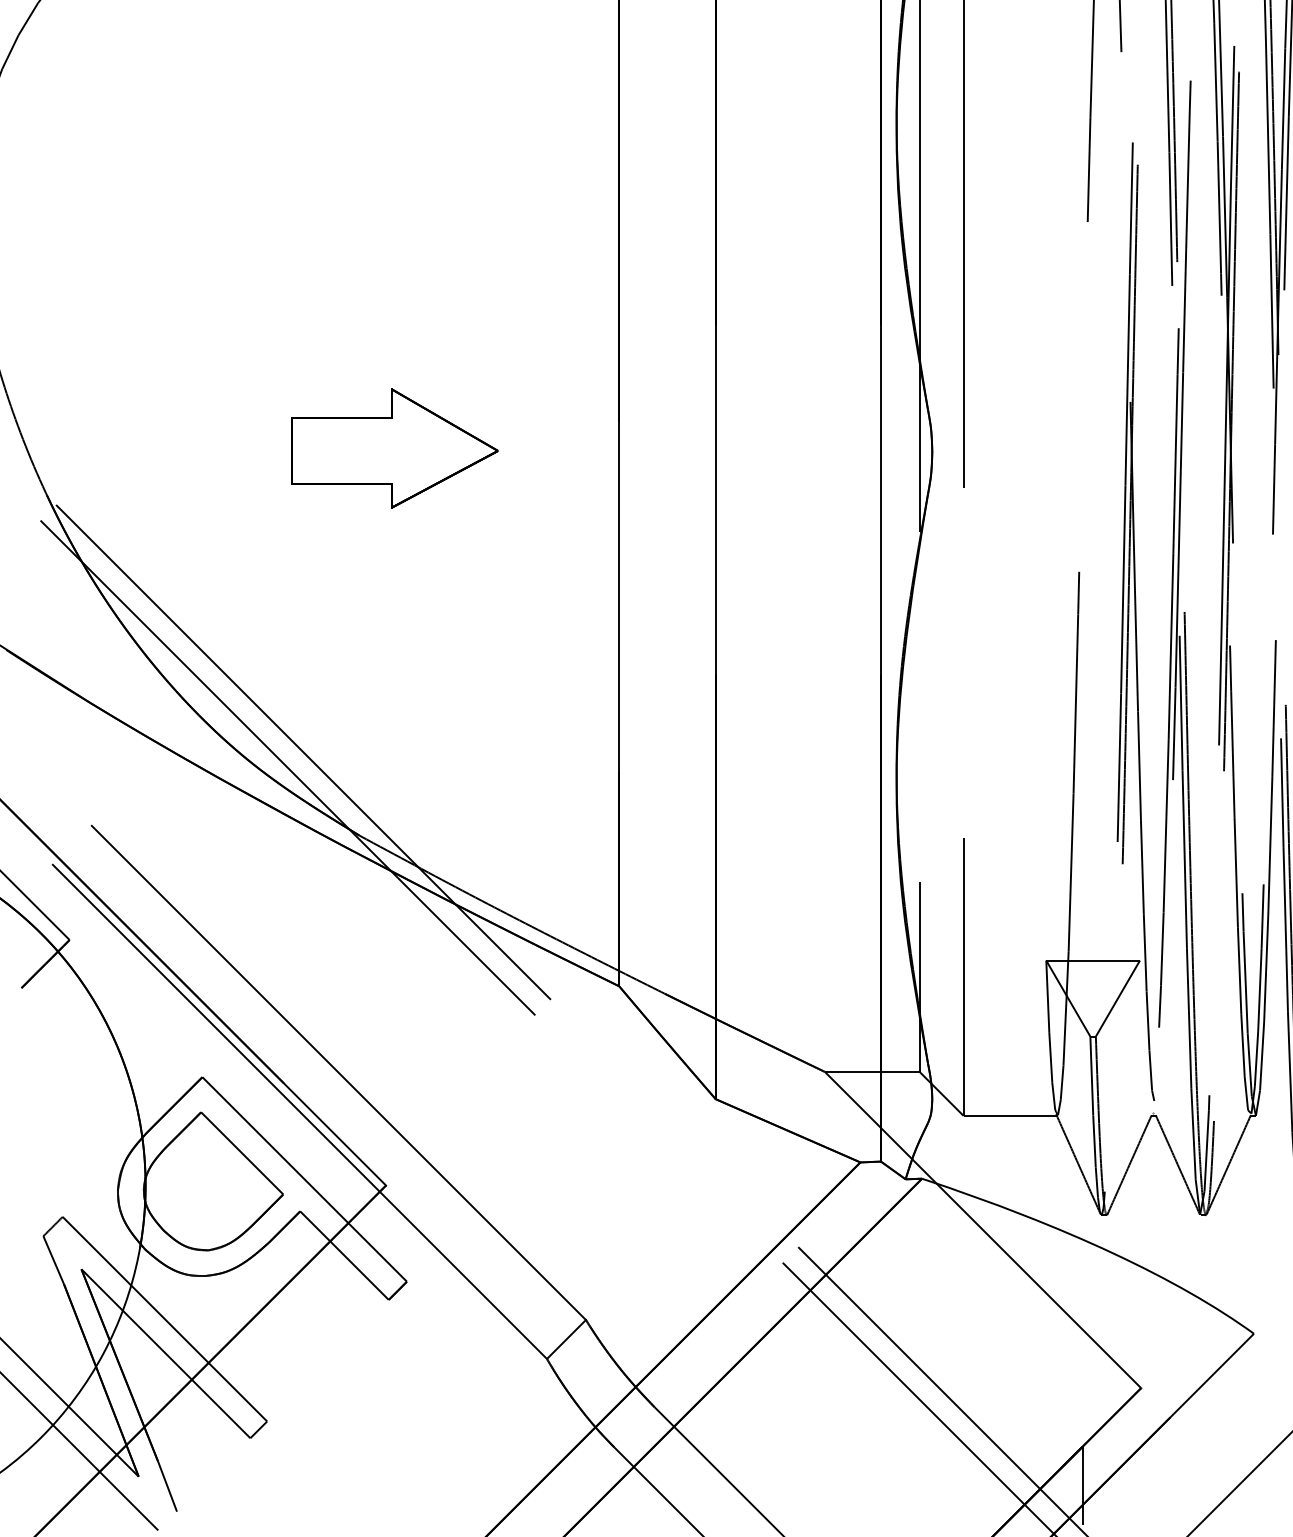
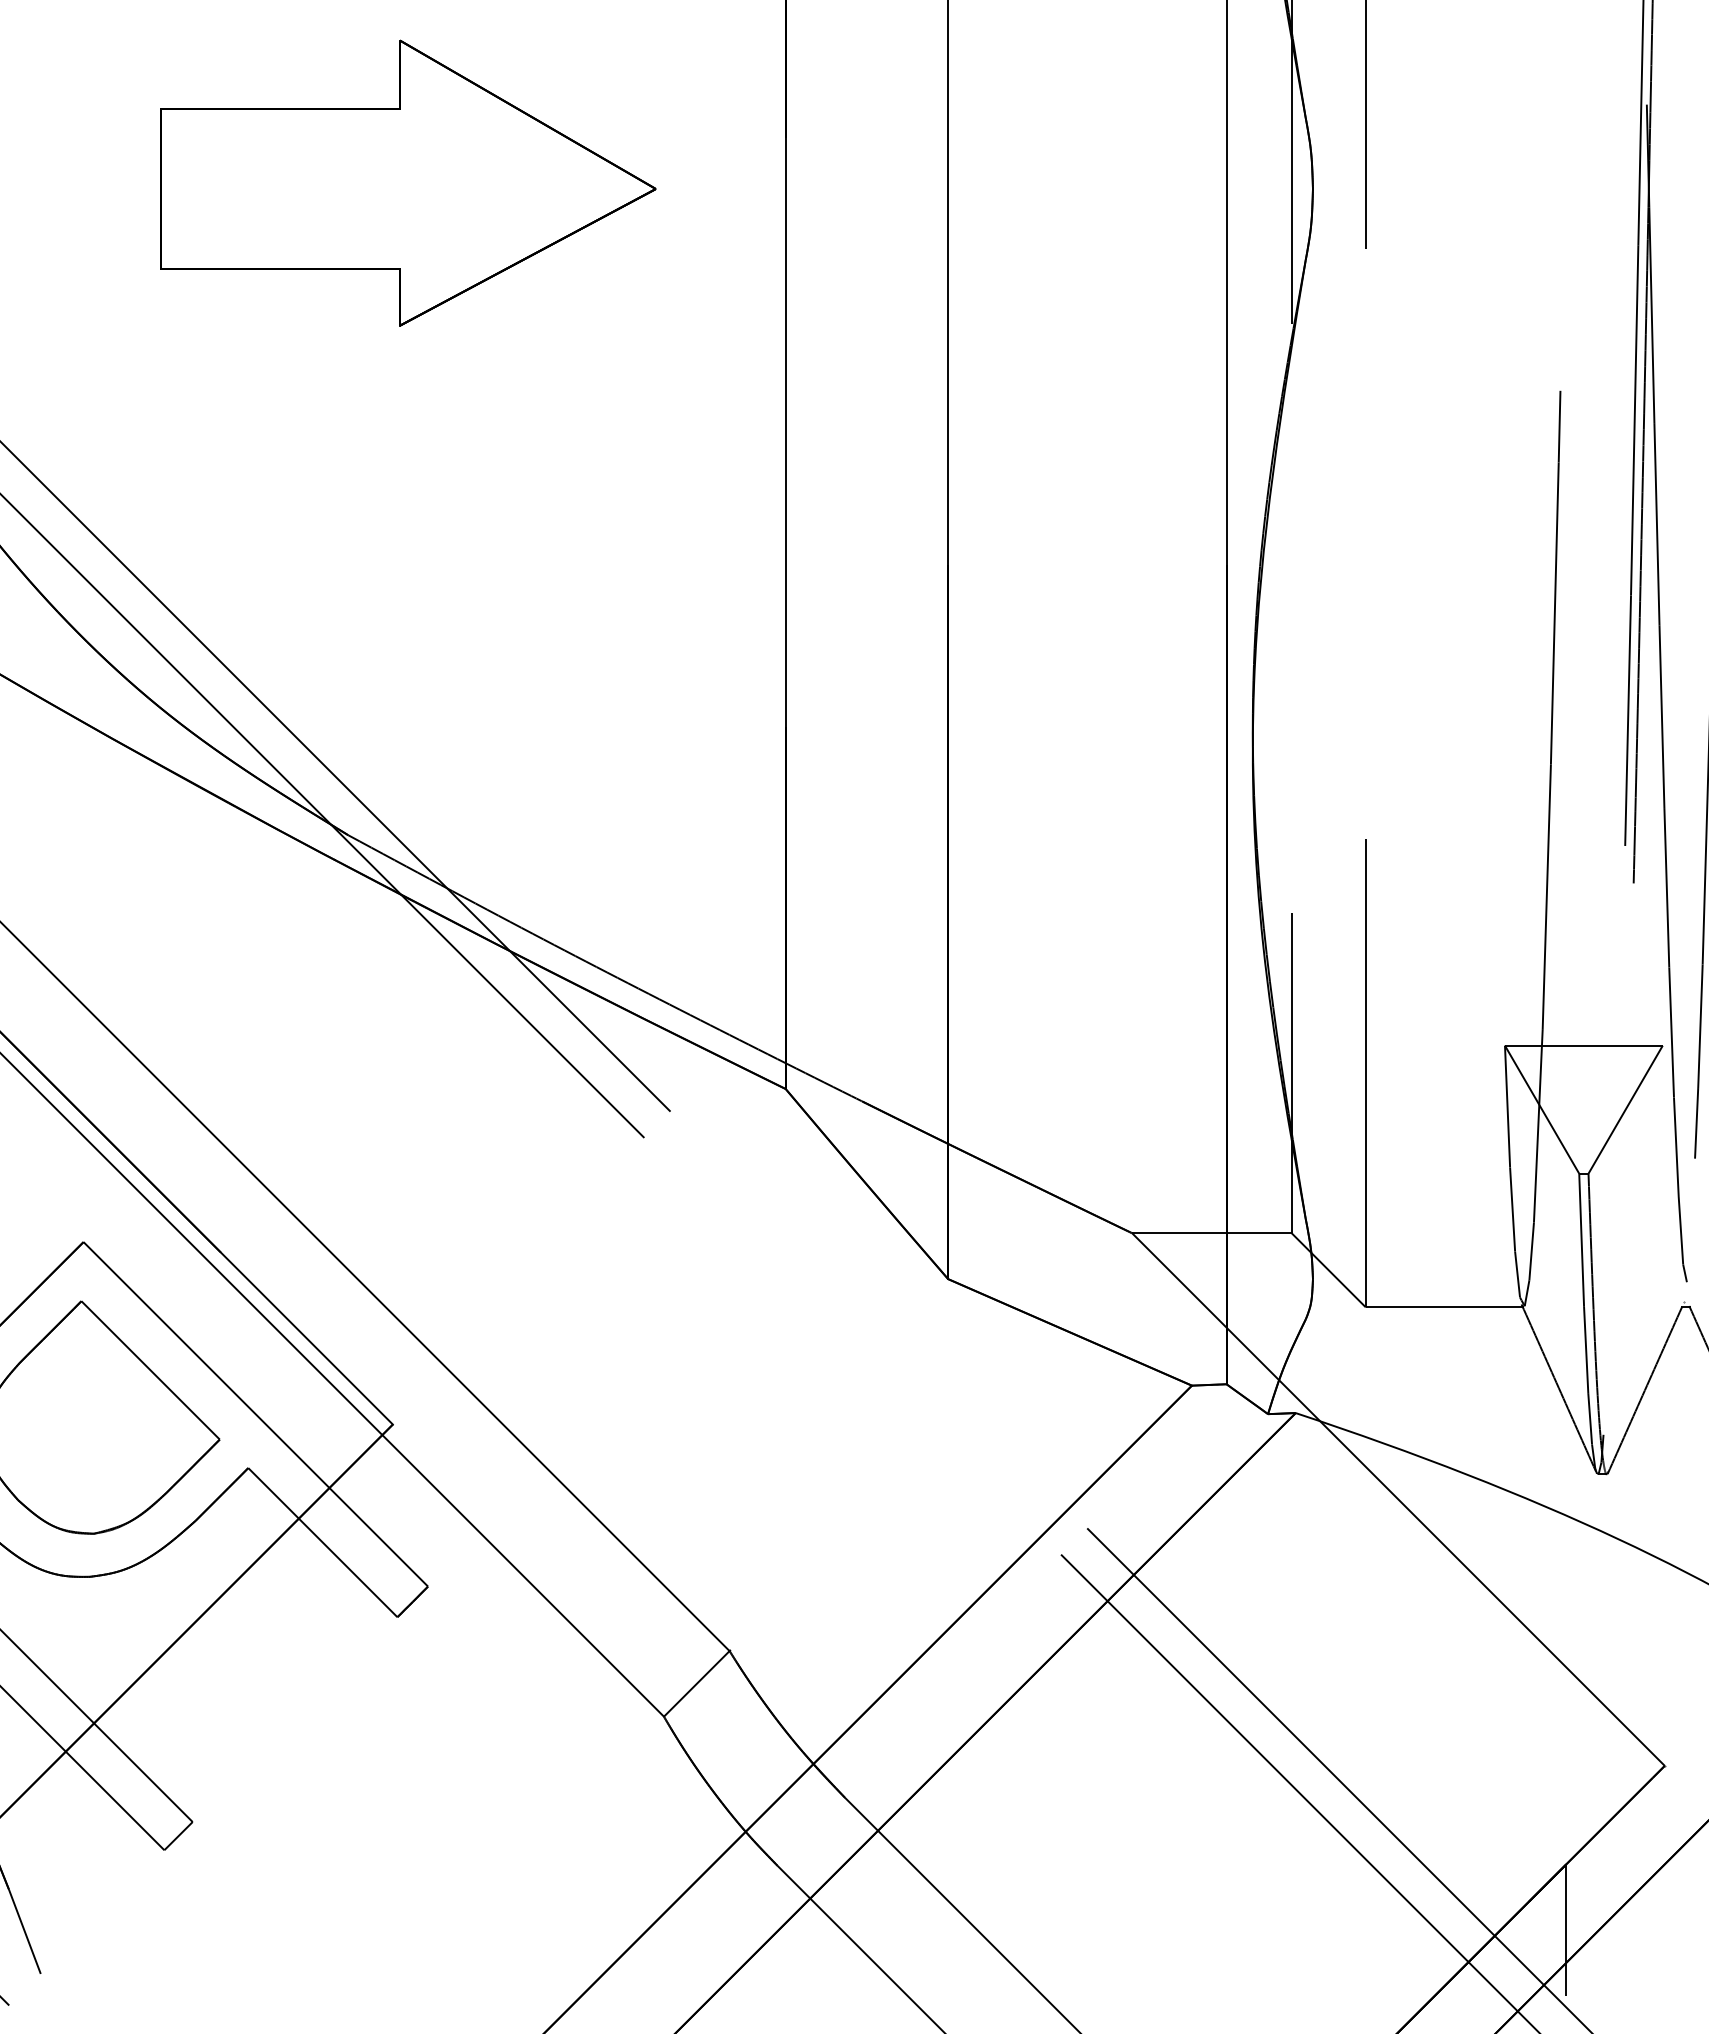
part: (394, 448) -> (407, 183), size x1.43

